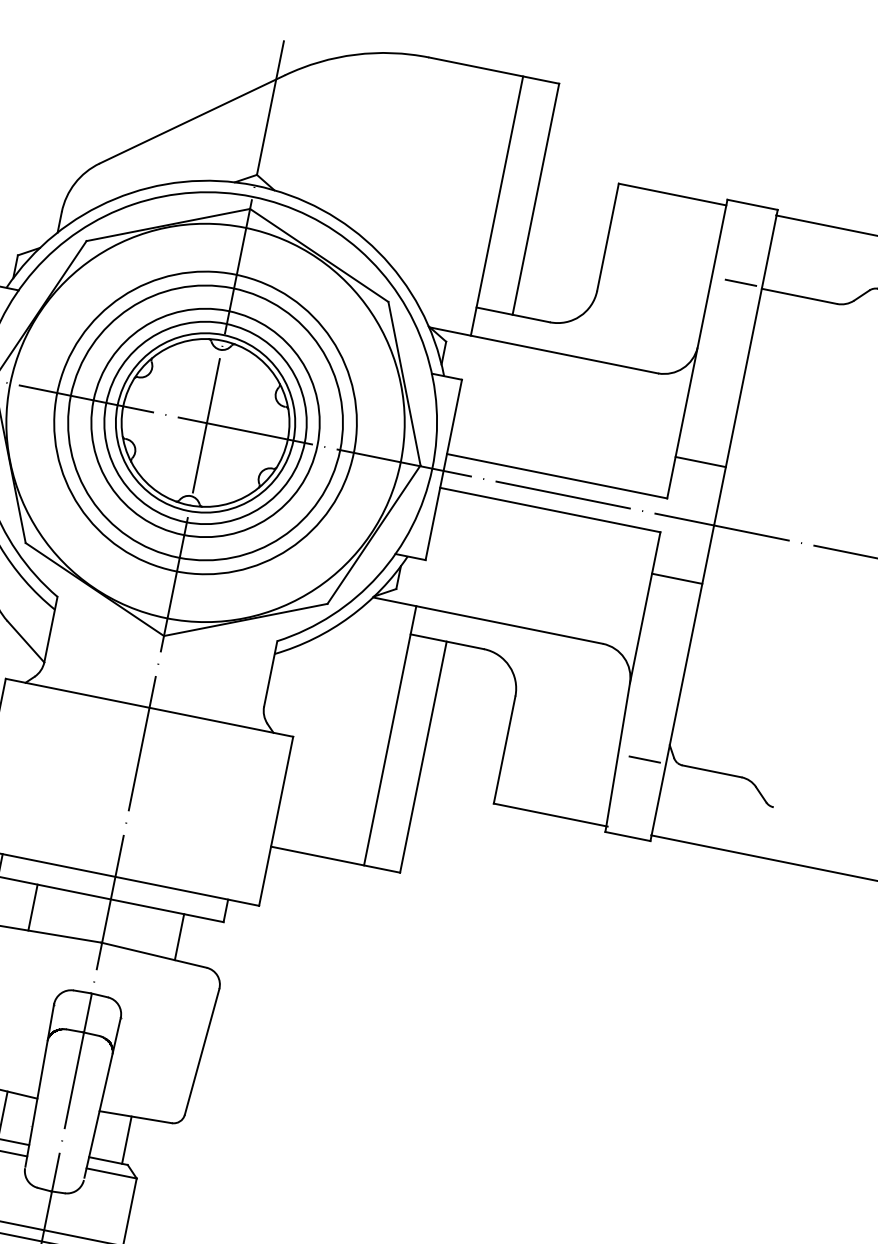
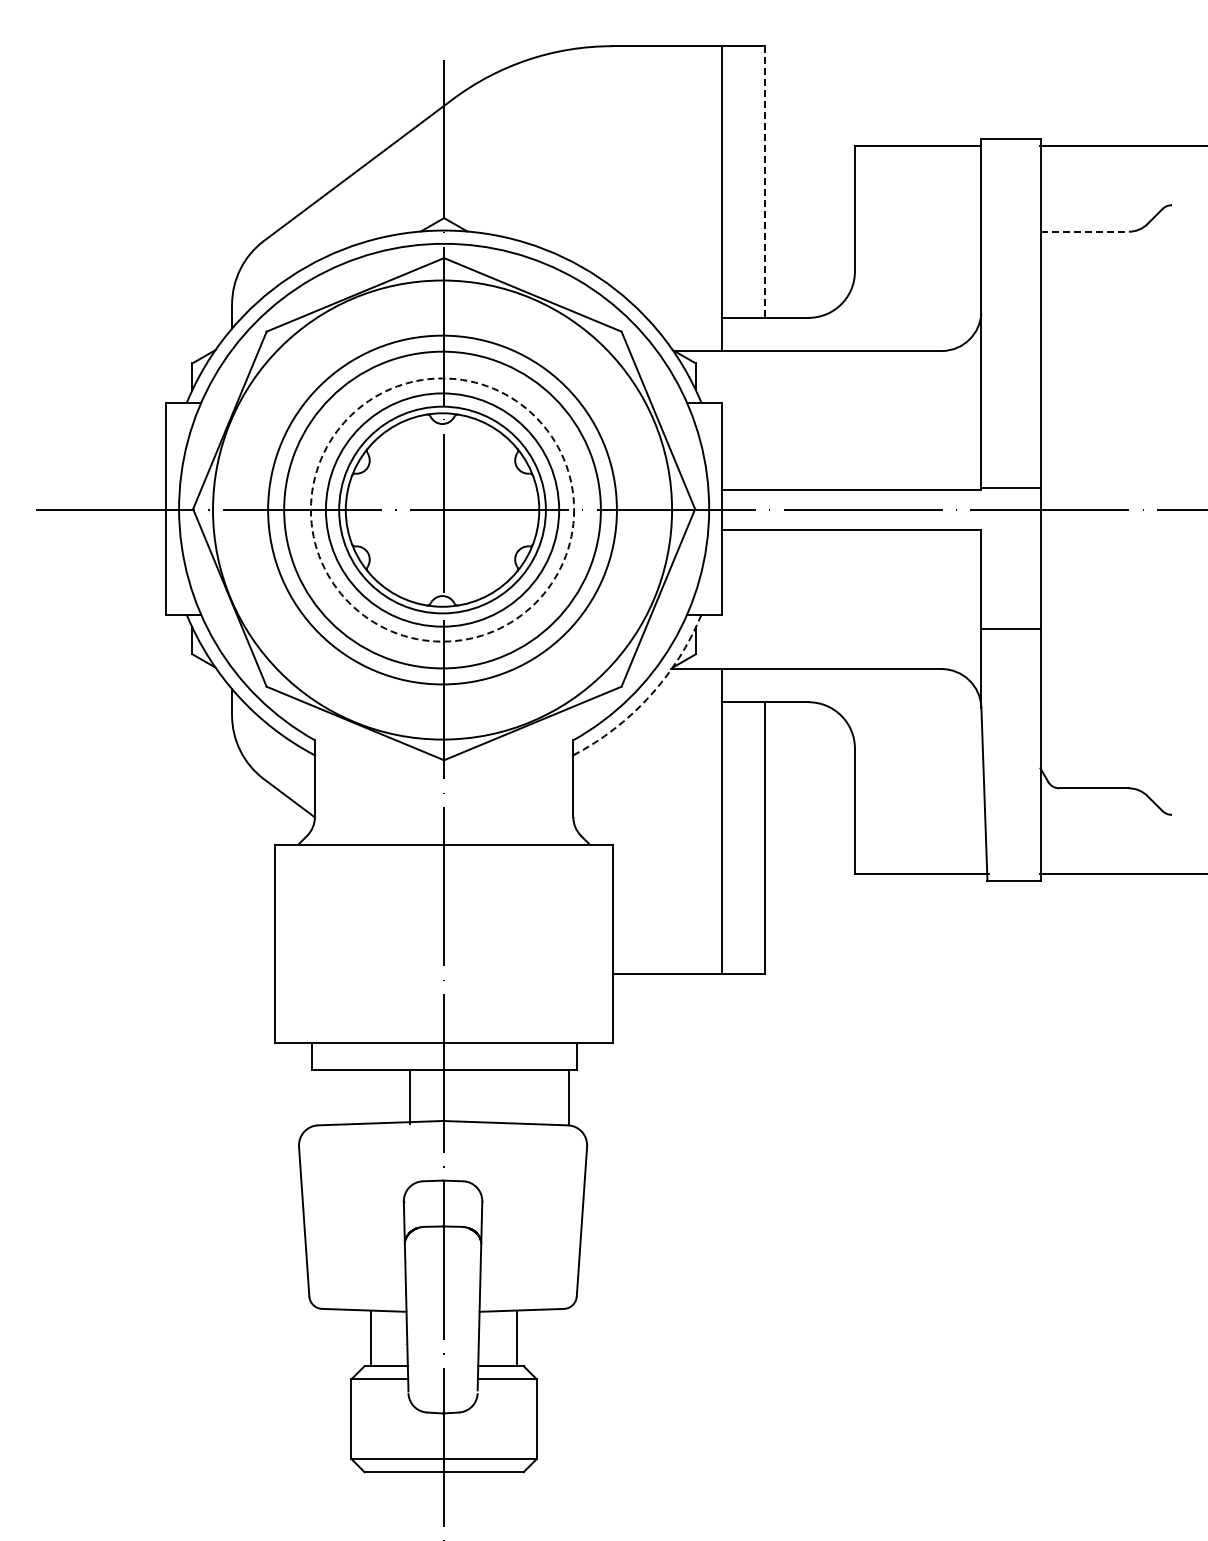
line: (535, 199) -> (764, 182), solid -> dashed
line: (740, 282) -> (1015, 229), removed
line: (800, 296) -> (1085, 231), solid -> dashed
circle: (205, 422) -> (442, 509), solid -> dashed
line: (700, 462) -> (1010, 488), moved
line: (676, 578) -> (1010, 628), moved
arc: (349, 617) -> (649, 696), solid -> dashed
line: (644, 759) -> (1015, 790), removed
line: (32, 907) -> (409, 1096), moved
line: (179, 936) -> (569, 1096), moved

